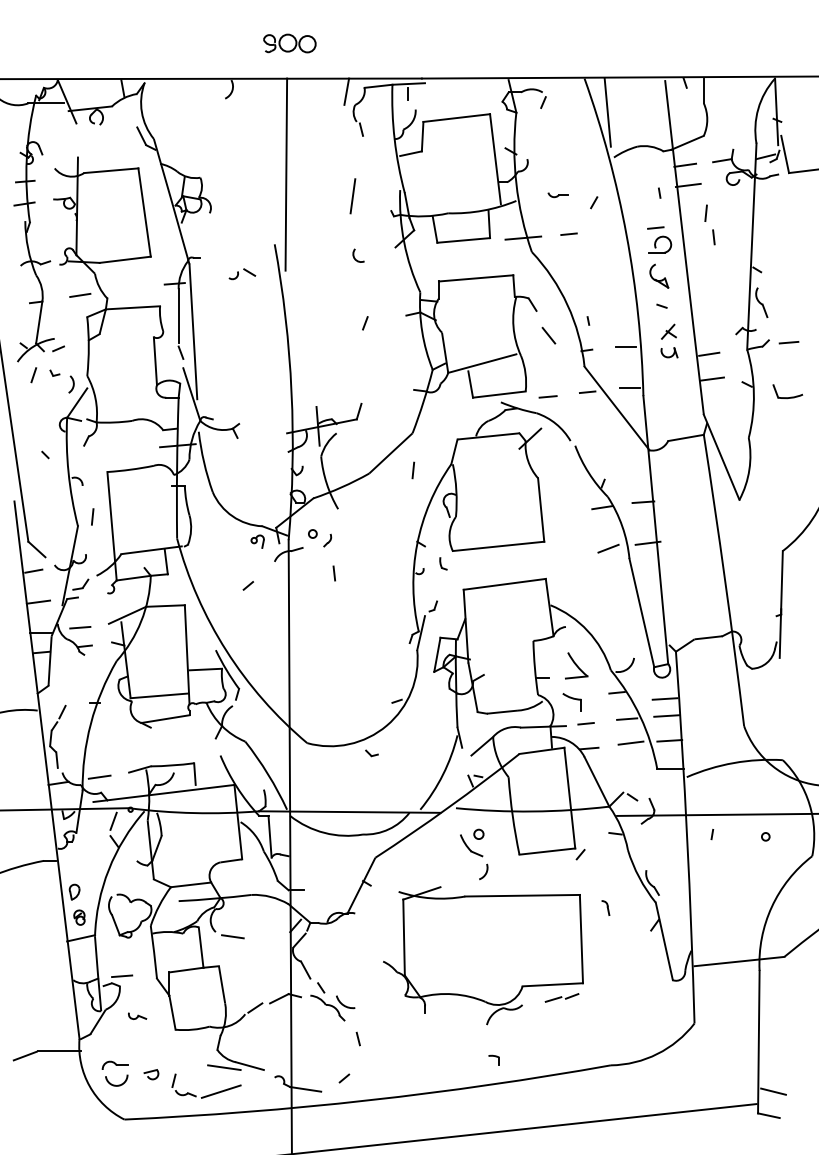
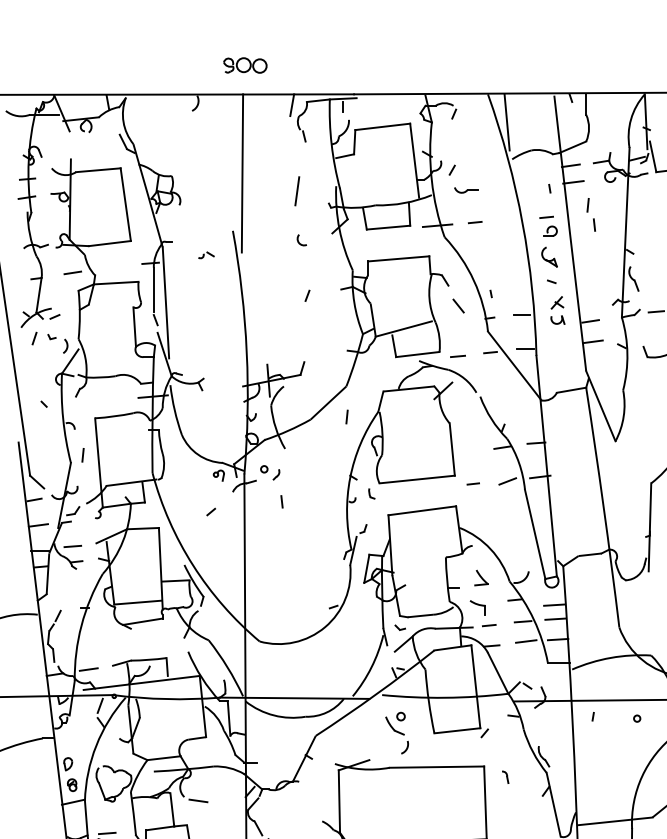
part: (557, 194) -> (465, 189), size x1.43
line: (594, 202) -> (452, 170), moved
part: (660, 244) -> (550, 230), size x0.71
part: (242, 273) -> (206, 254), size x0.71
line: (566, 551) -> (473, 483), added
part: (576, 665) -> (481, 577), size x0.71
part: (371, 753) -> (399, 627), moved

